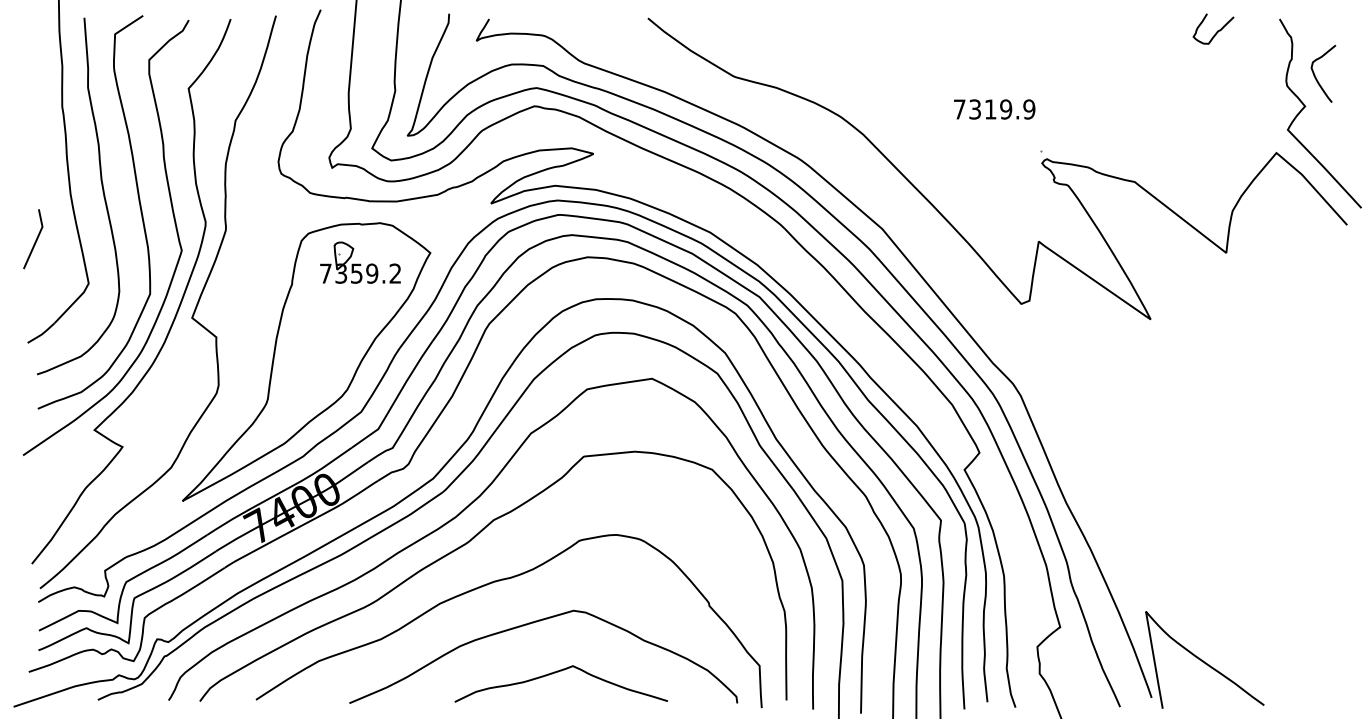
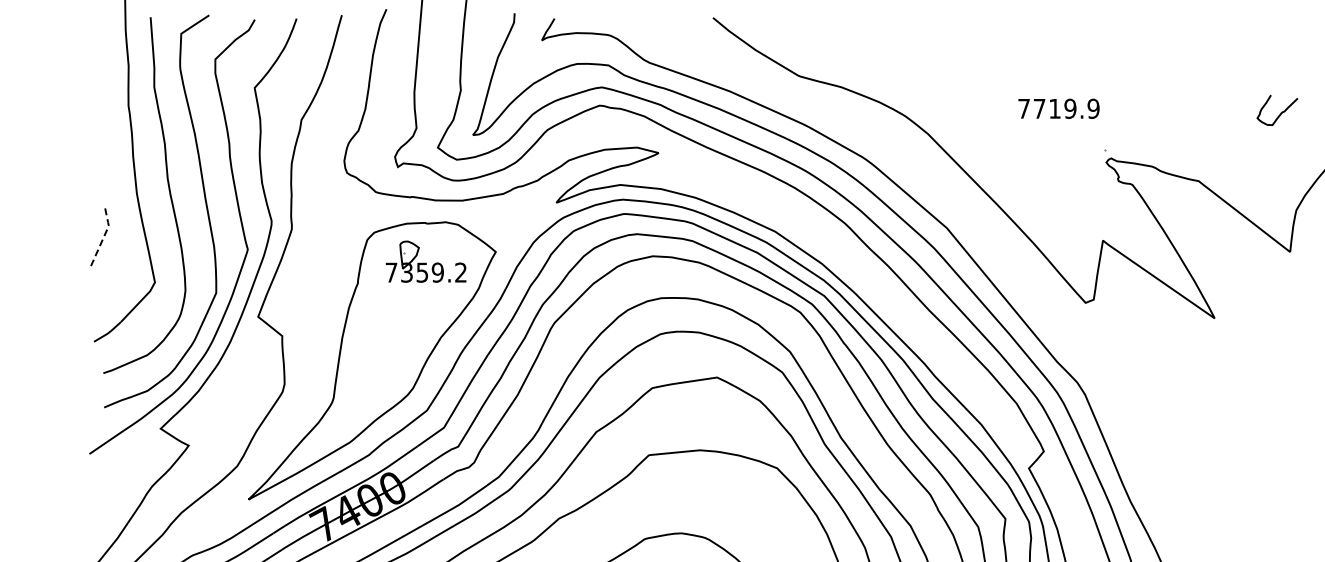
curve: (1216, 31) -> (1280, 112), moved
text: (974, 109) -> (1038, 108), 7319.9 -> 7719.9
line: (37, 238) -> (103, 237), solid -> dashed

